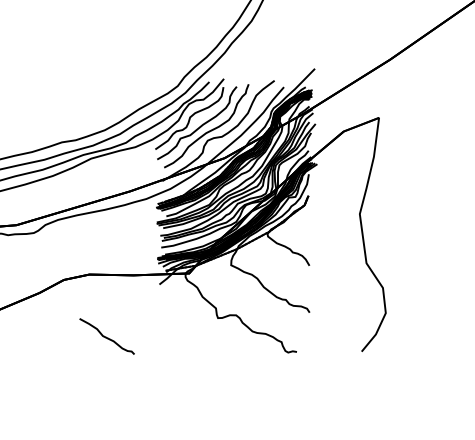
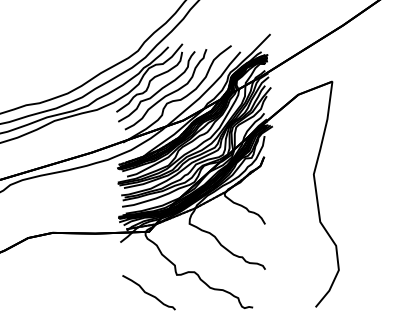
curve: (106, 336) -> (148, 292), moved

